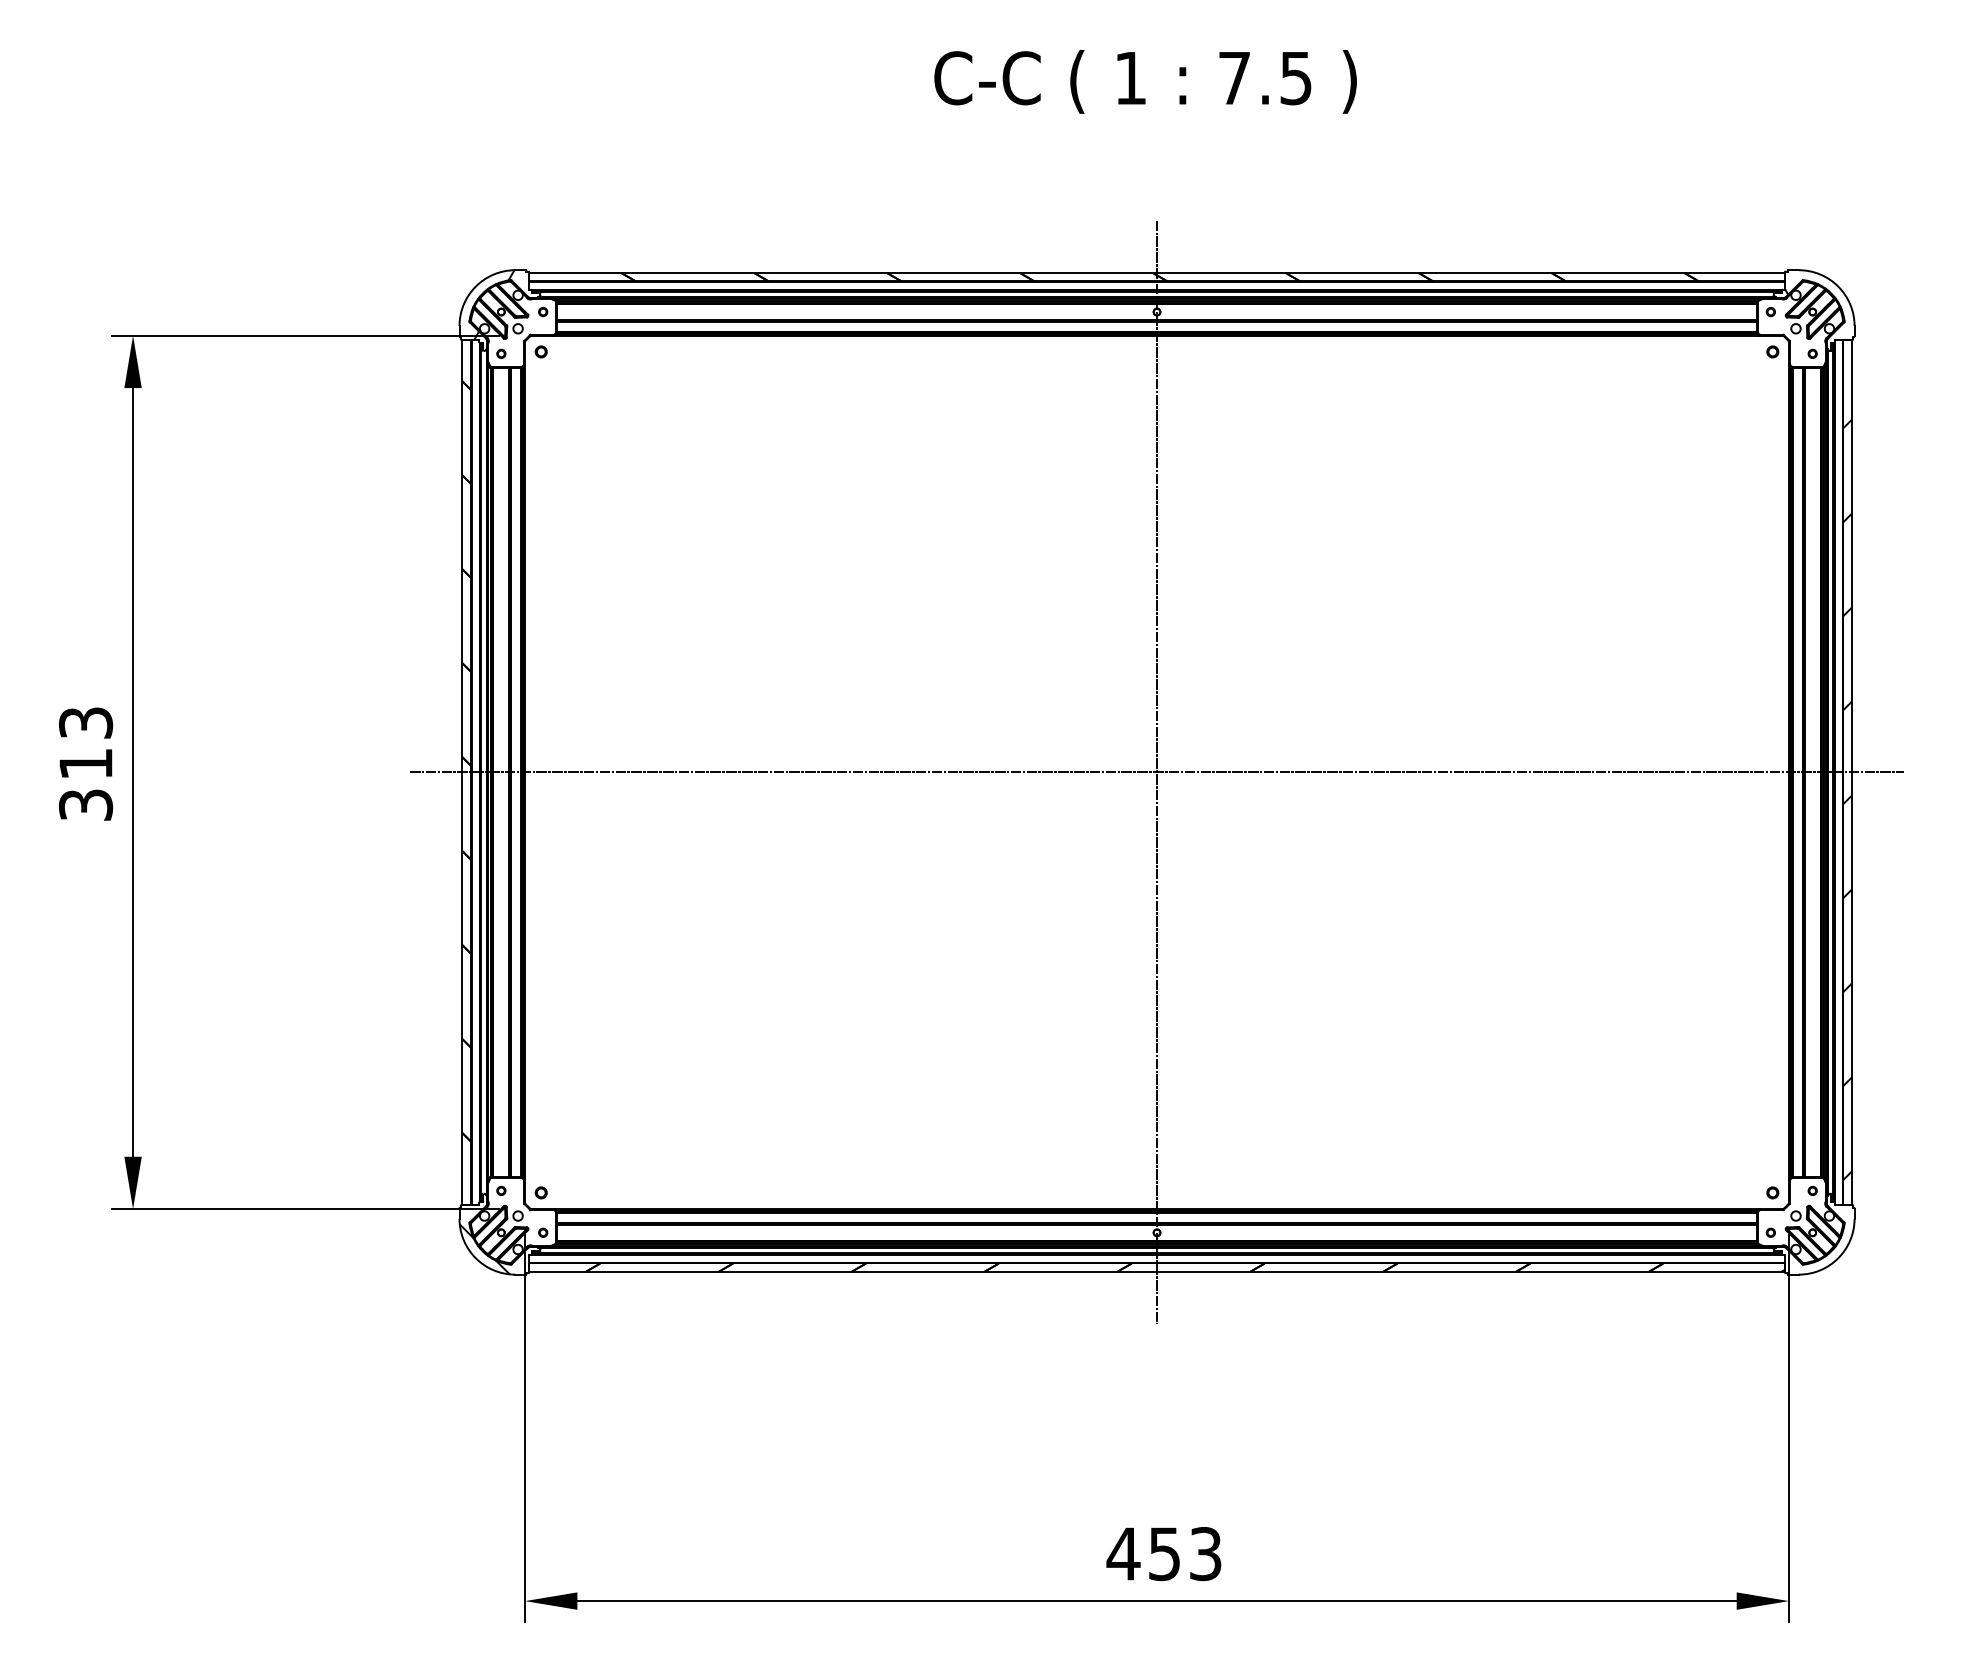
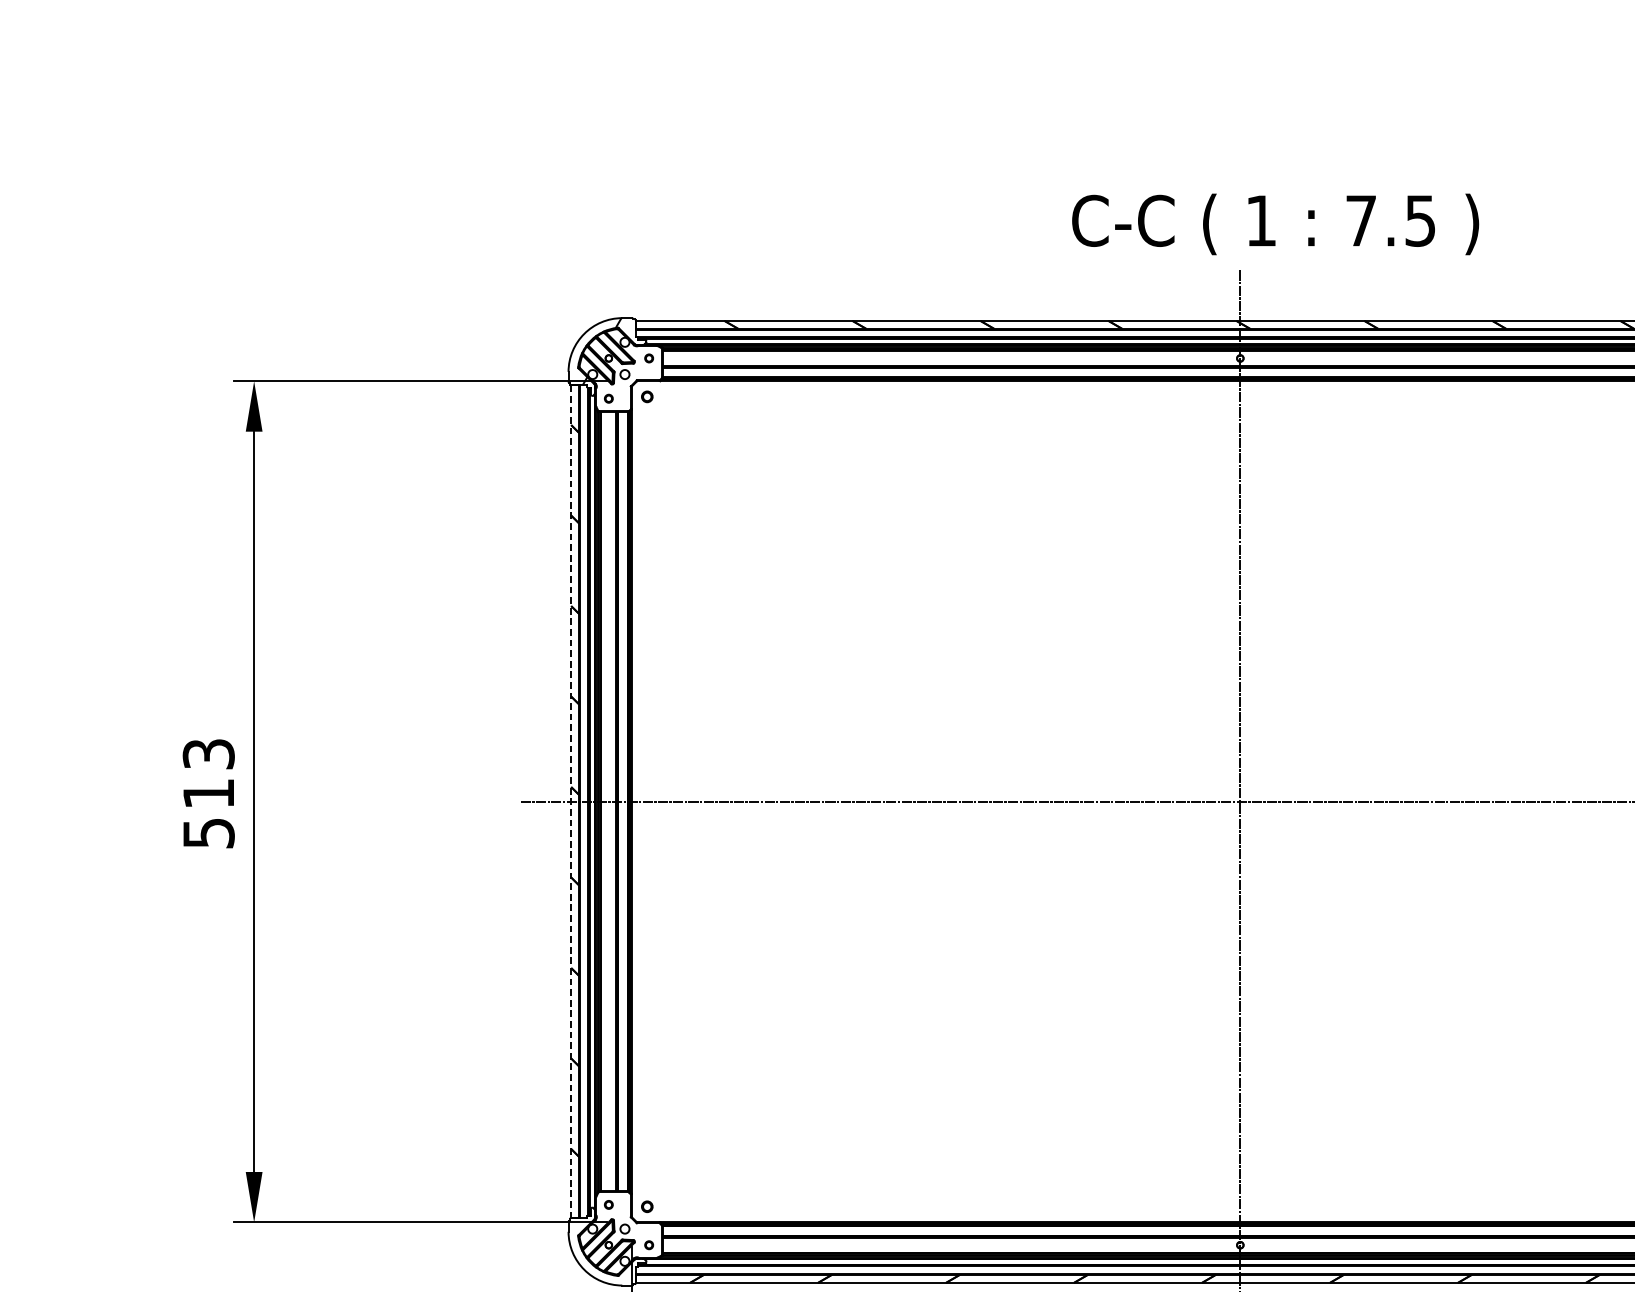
text: (1145, 81) -> (1275, 224), moved
line: (462, 772) -> (571, 801), solid -> dashed
text: (85, 804) -> (208, 832), 313 -> 513
hatch: (484, 1249) -> (592, 1261), removed

